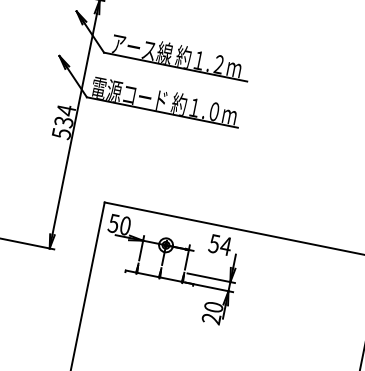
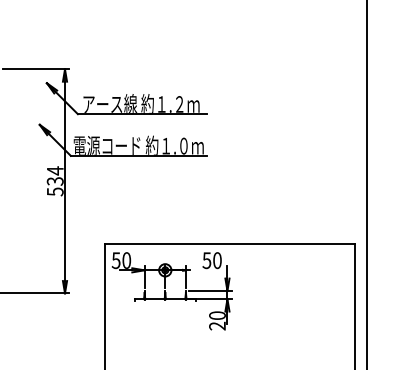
text: (226, 246) -> (217, 260), 54 -> 50

